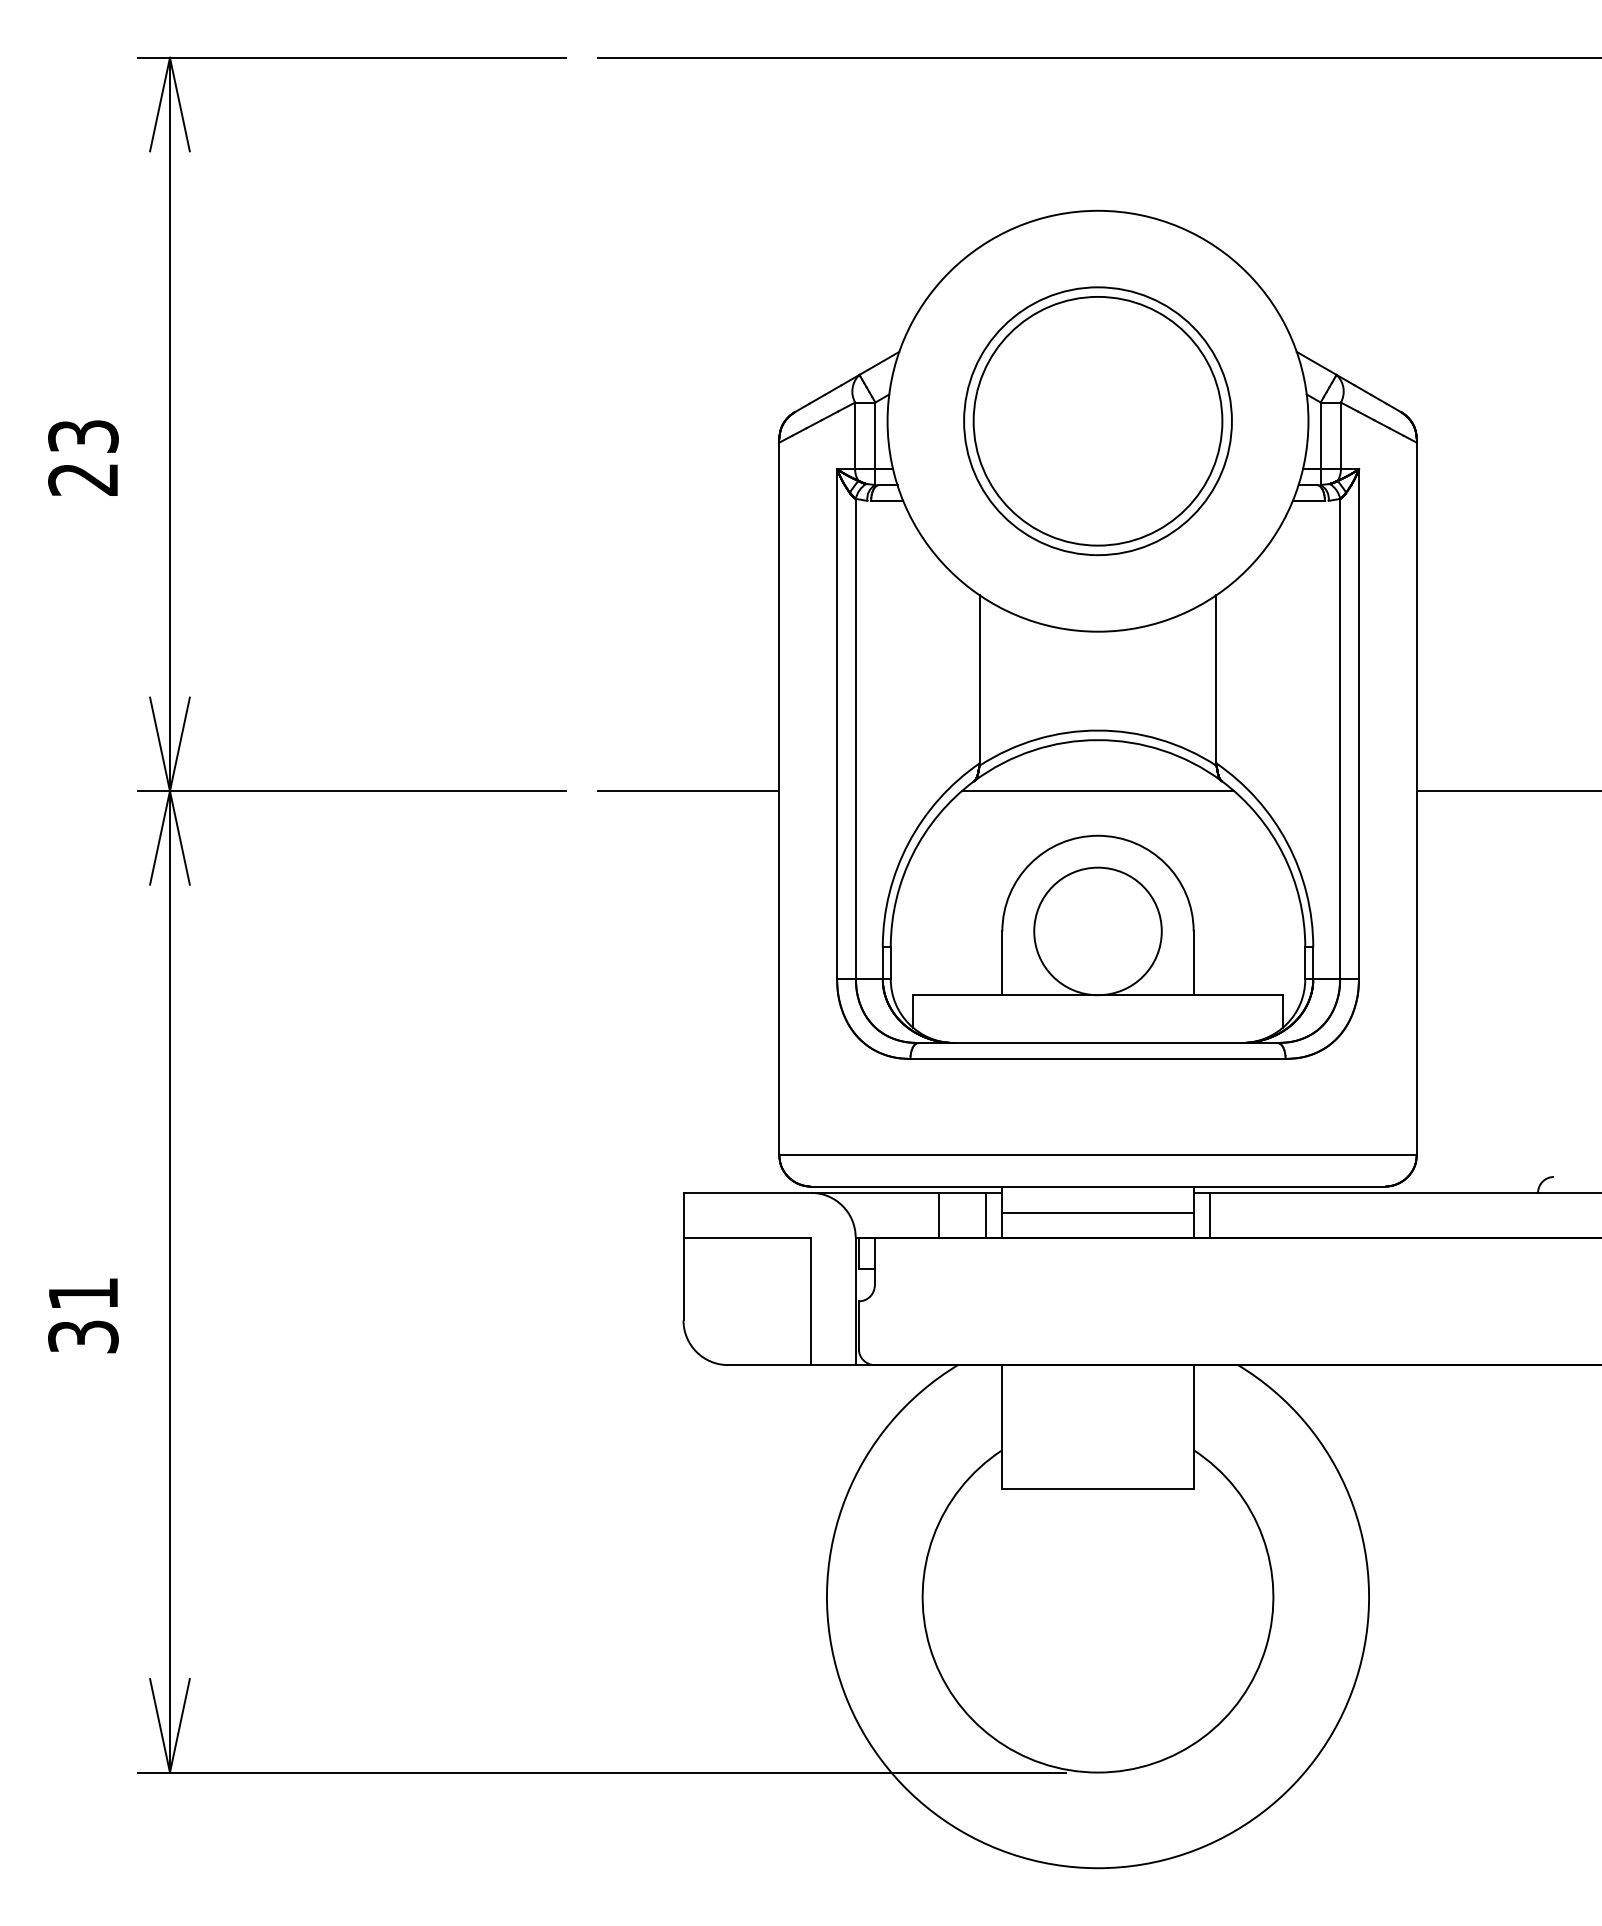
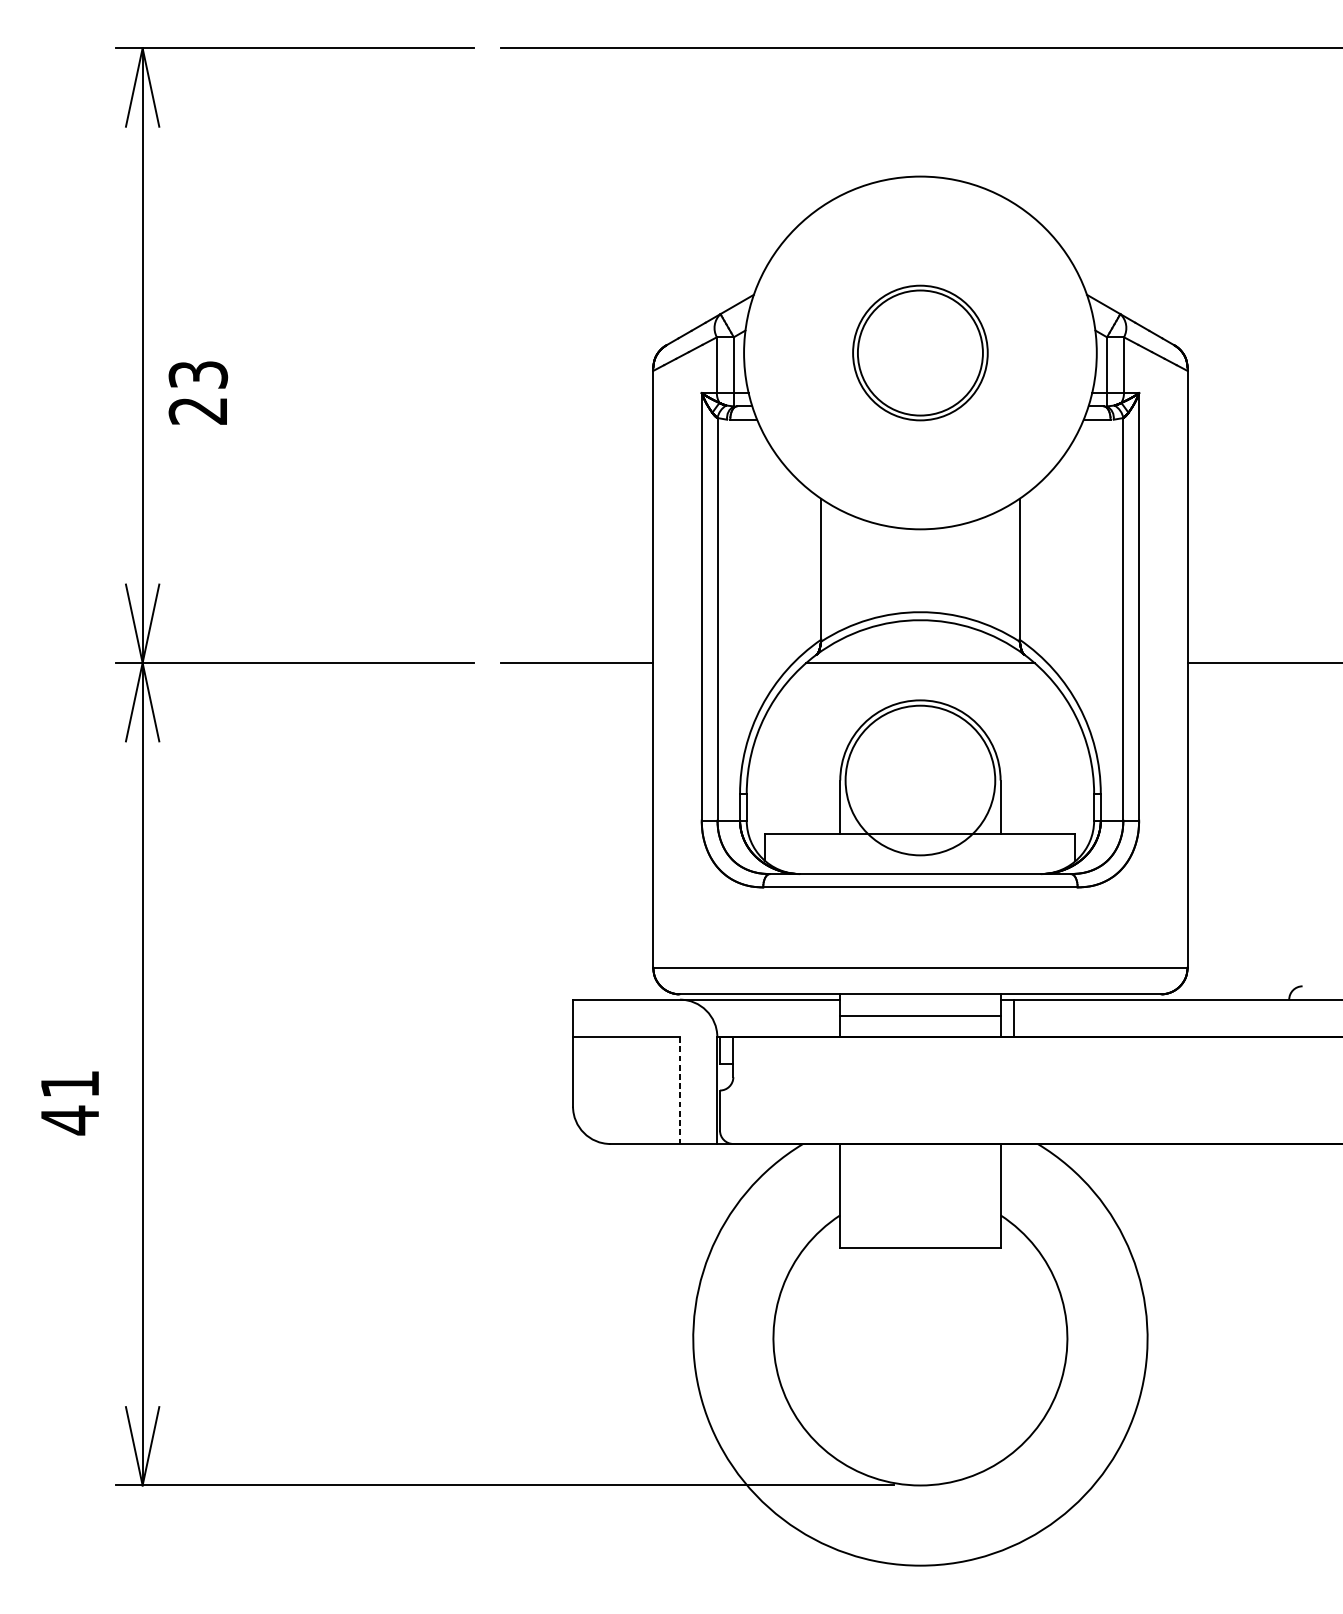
part: (1097, 421) -> (919, 353), size x0.6
text: (83, 457) -> (198, 392), moved
circle: (1097, 931) -> (919, 780), size x1.4
line: (938, 1214) -> (786, 1017), removed
line: (986, 1214) -> (826, 1017), removed
line: (811, 1301) -> (680, 1090), solid -> dashed
text: (83, 1336) -> (70, 1120), 31 -> 41

